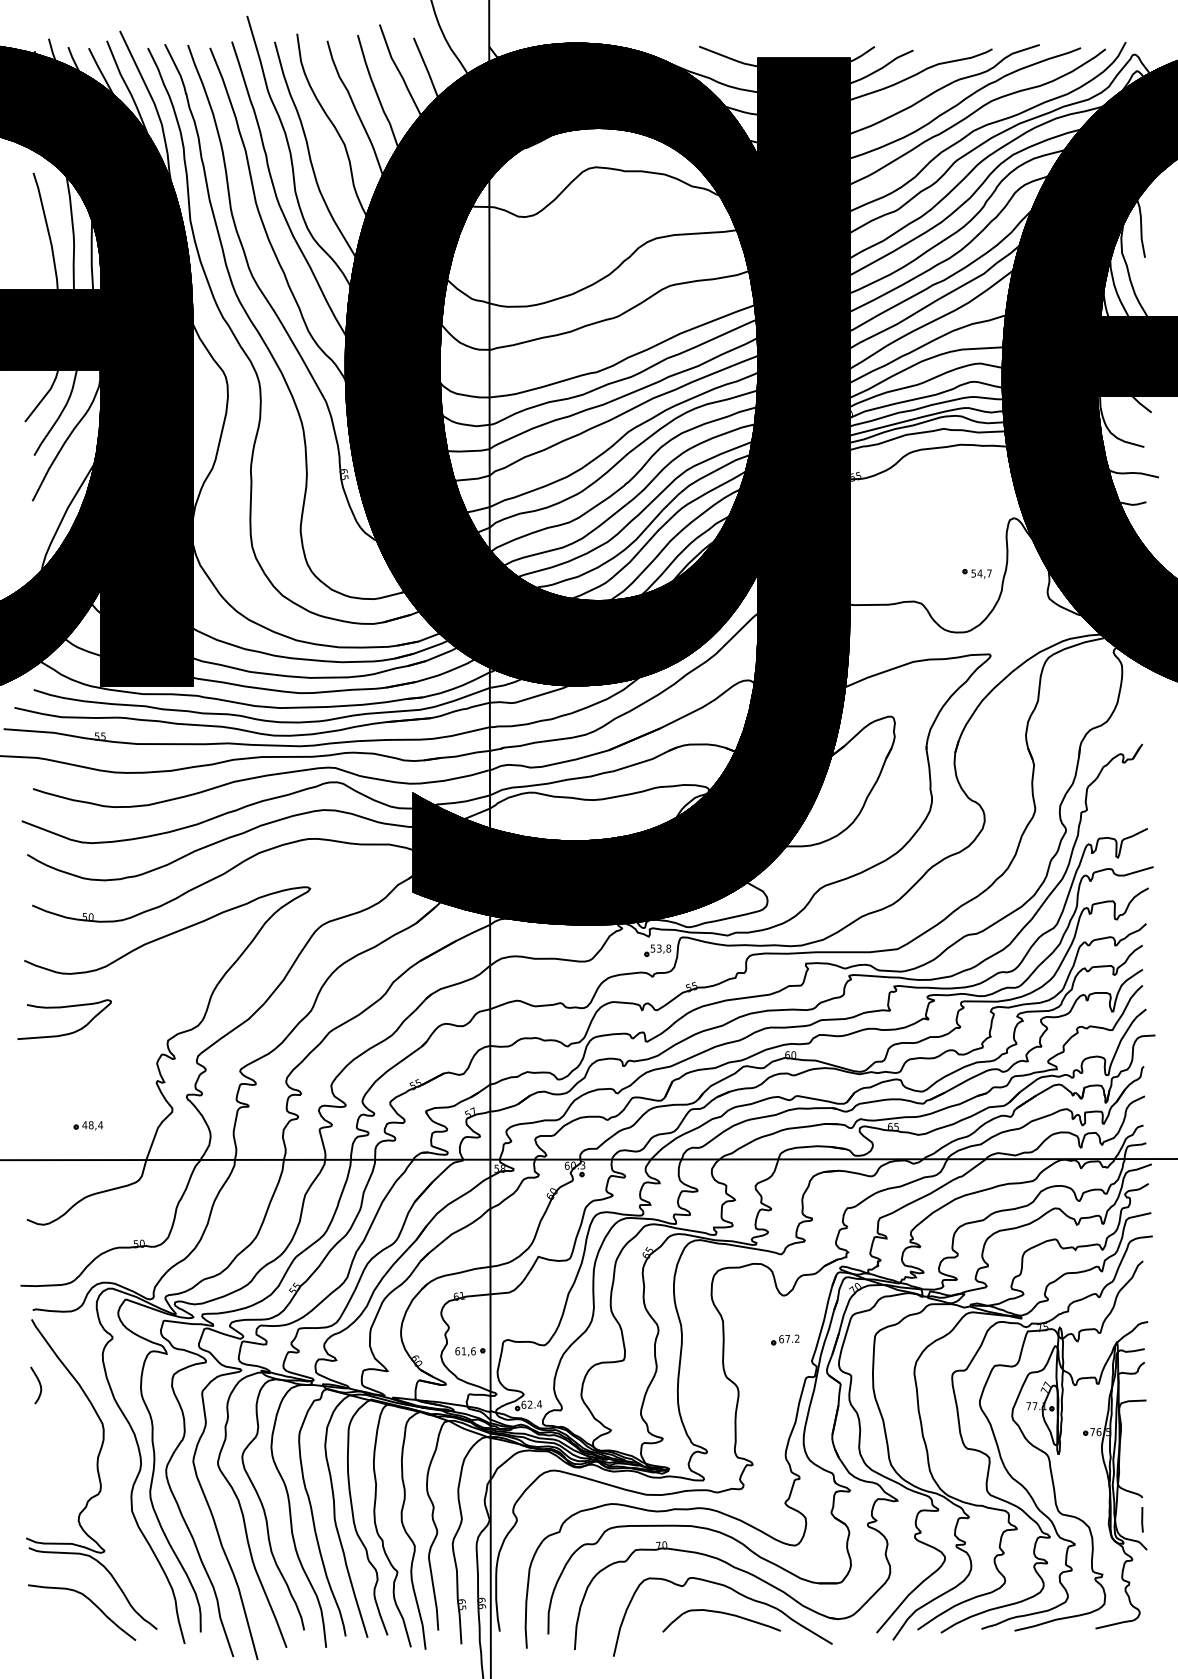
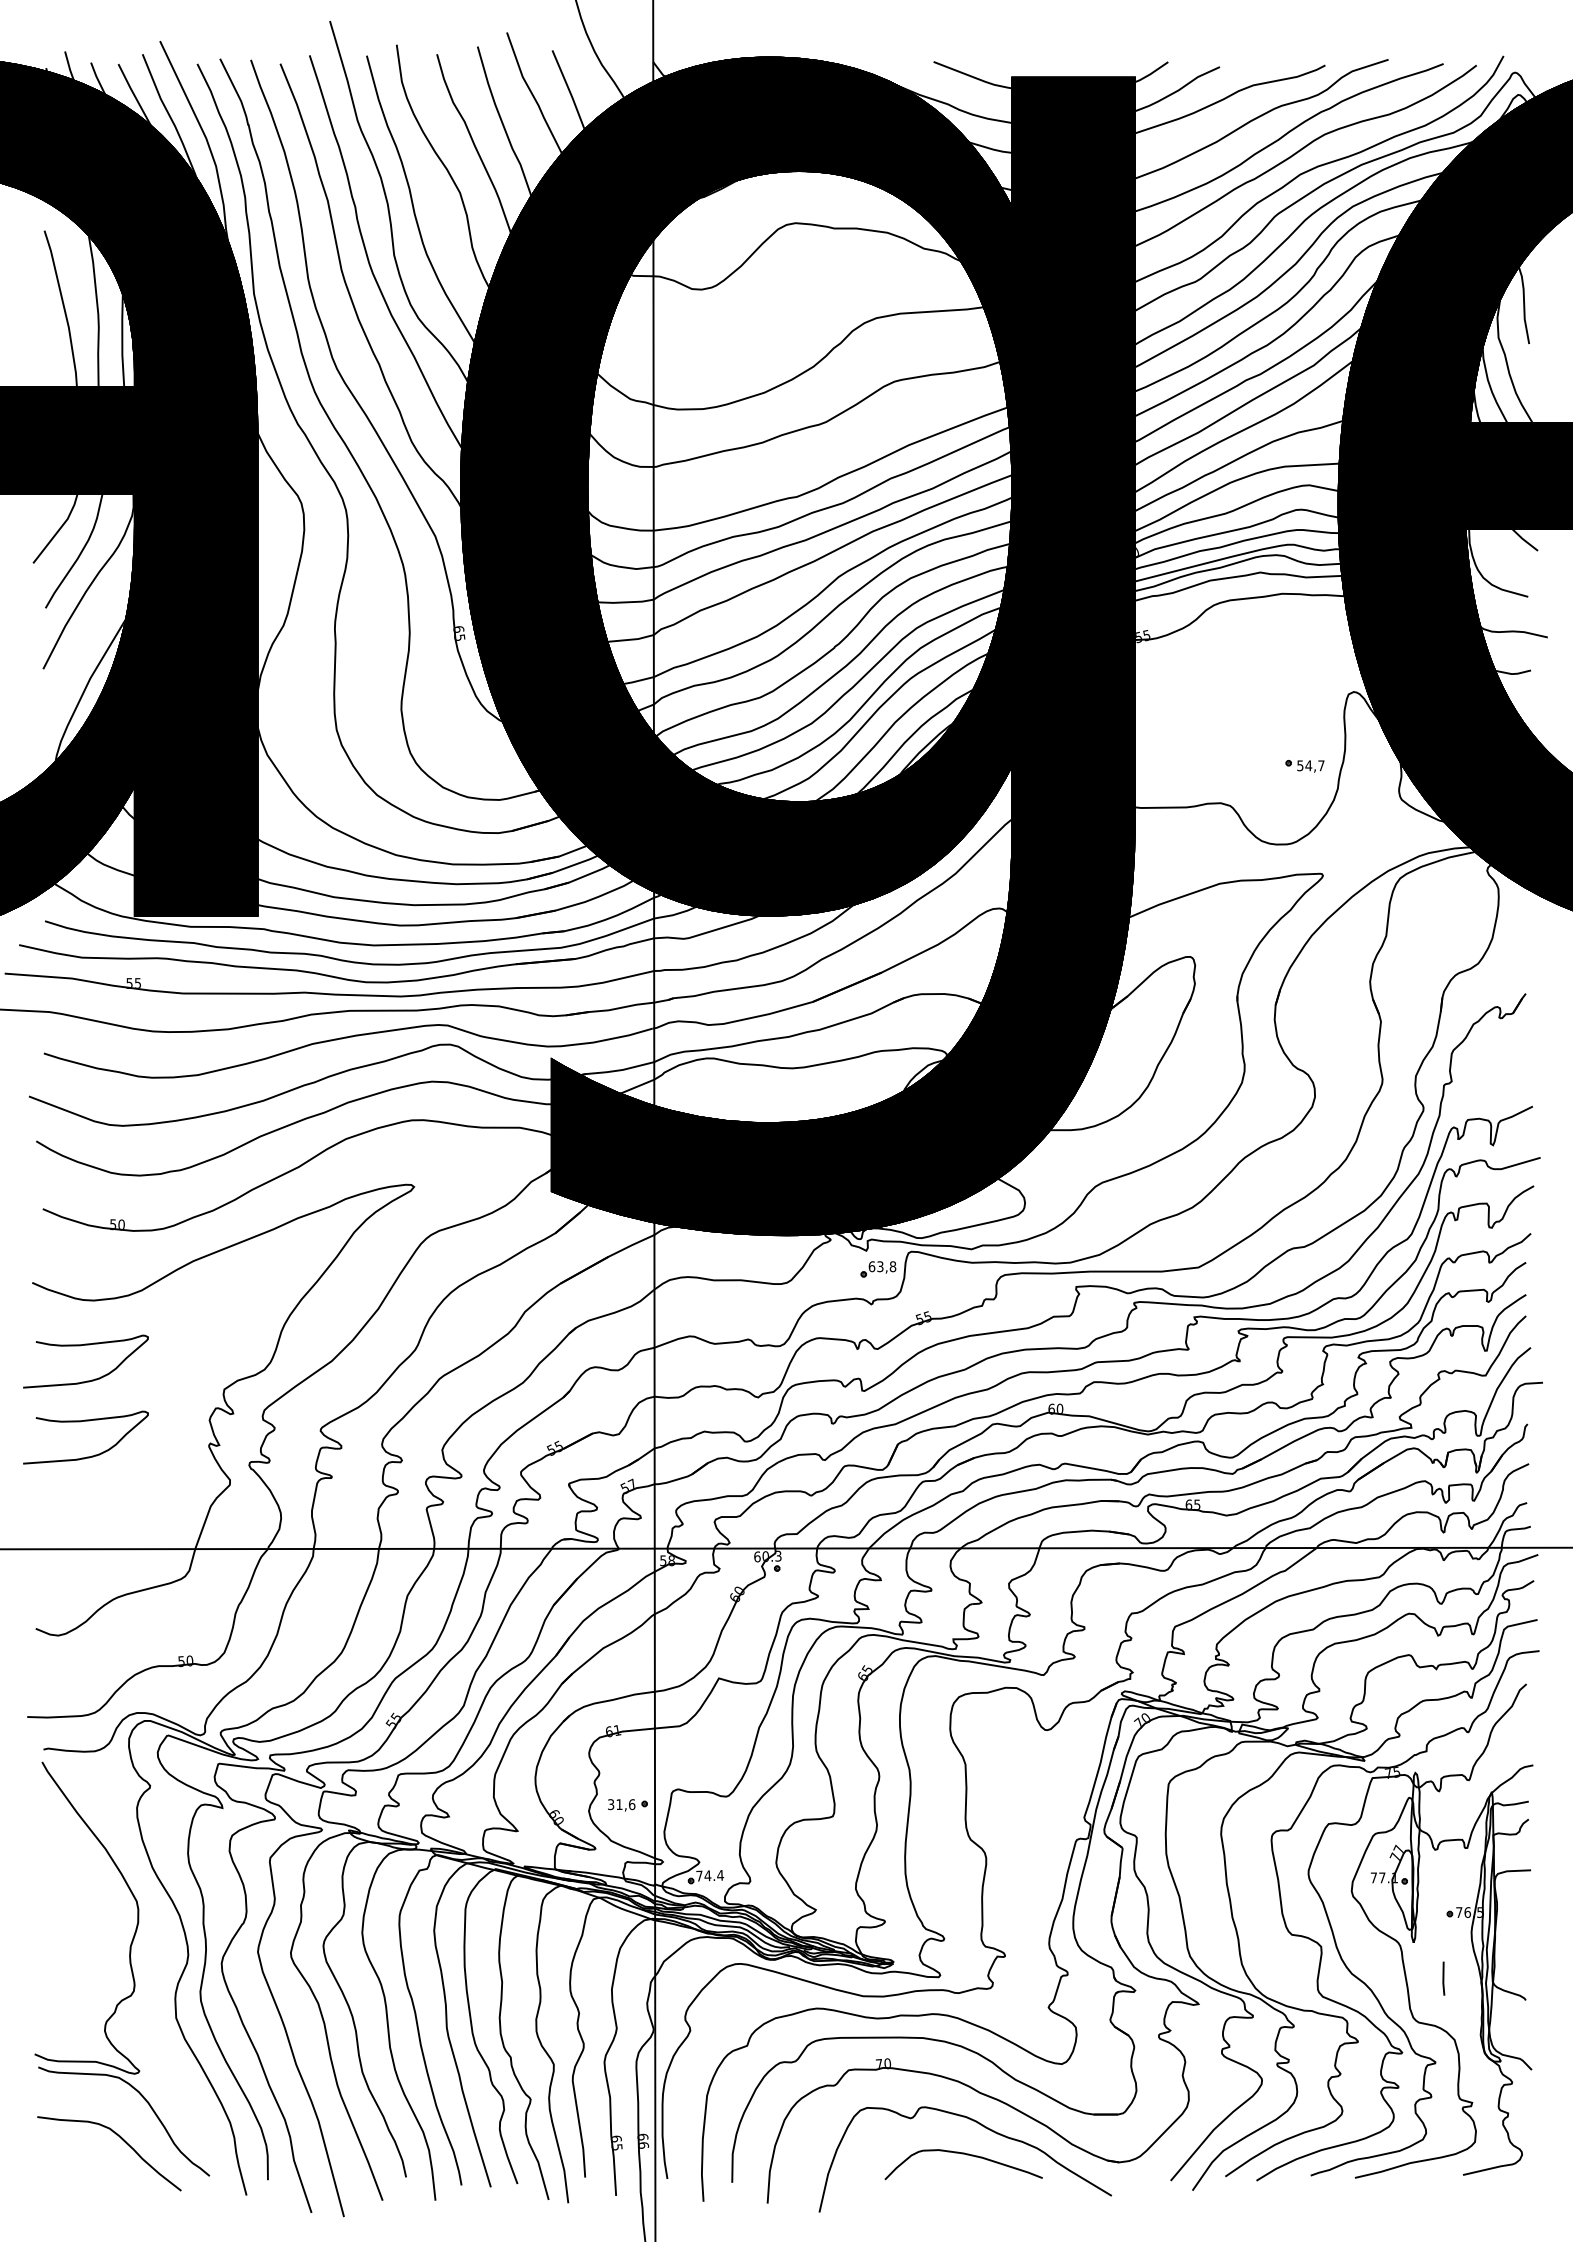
text: (652, 948) -> (871, 1266), 53,8 -> 63,8
curve: (60, 1065) -> (80, 1422), added
part: (88, 1125) -> (117, 1503), removed
part: (785, 1340) -> (1048, 1789), removed
text: (457, 1351) -> (610, 1804), 61,6 -> 31,6
curve: (39, 1384) -> (52, 1849), removed
text: (526, 1404) -> (703, 1875), 62.4 -> 74.4
line: (1142, 1519) -> (1443, 1978), moved

